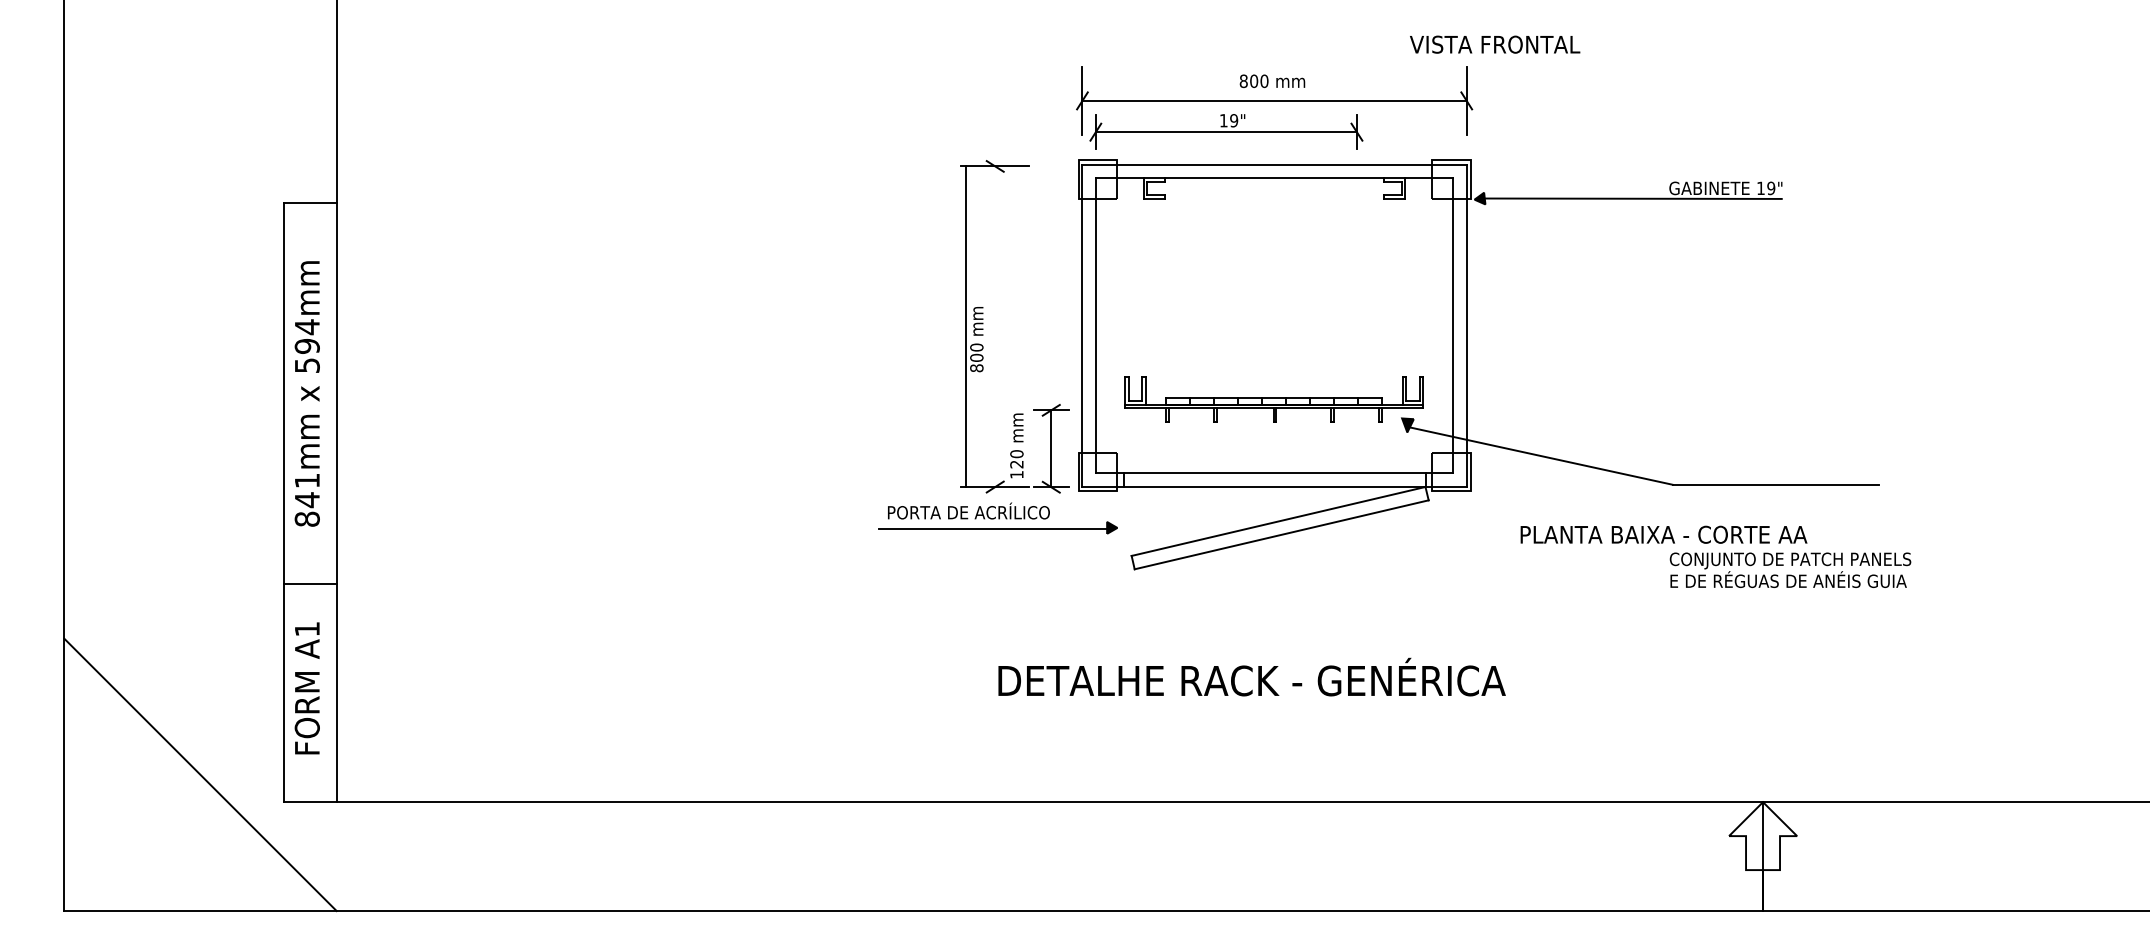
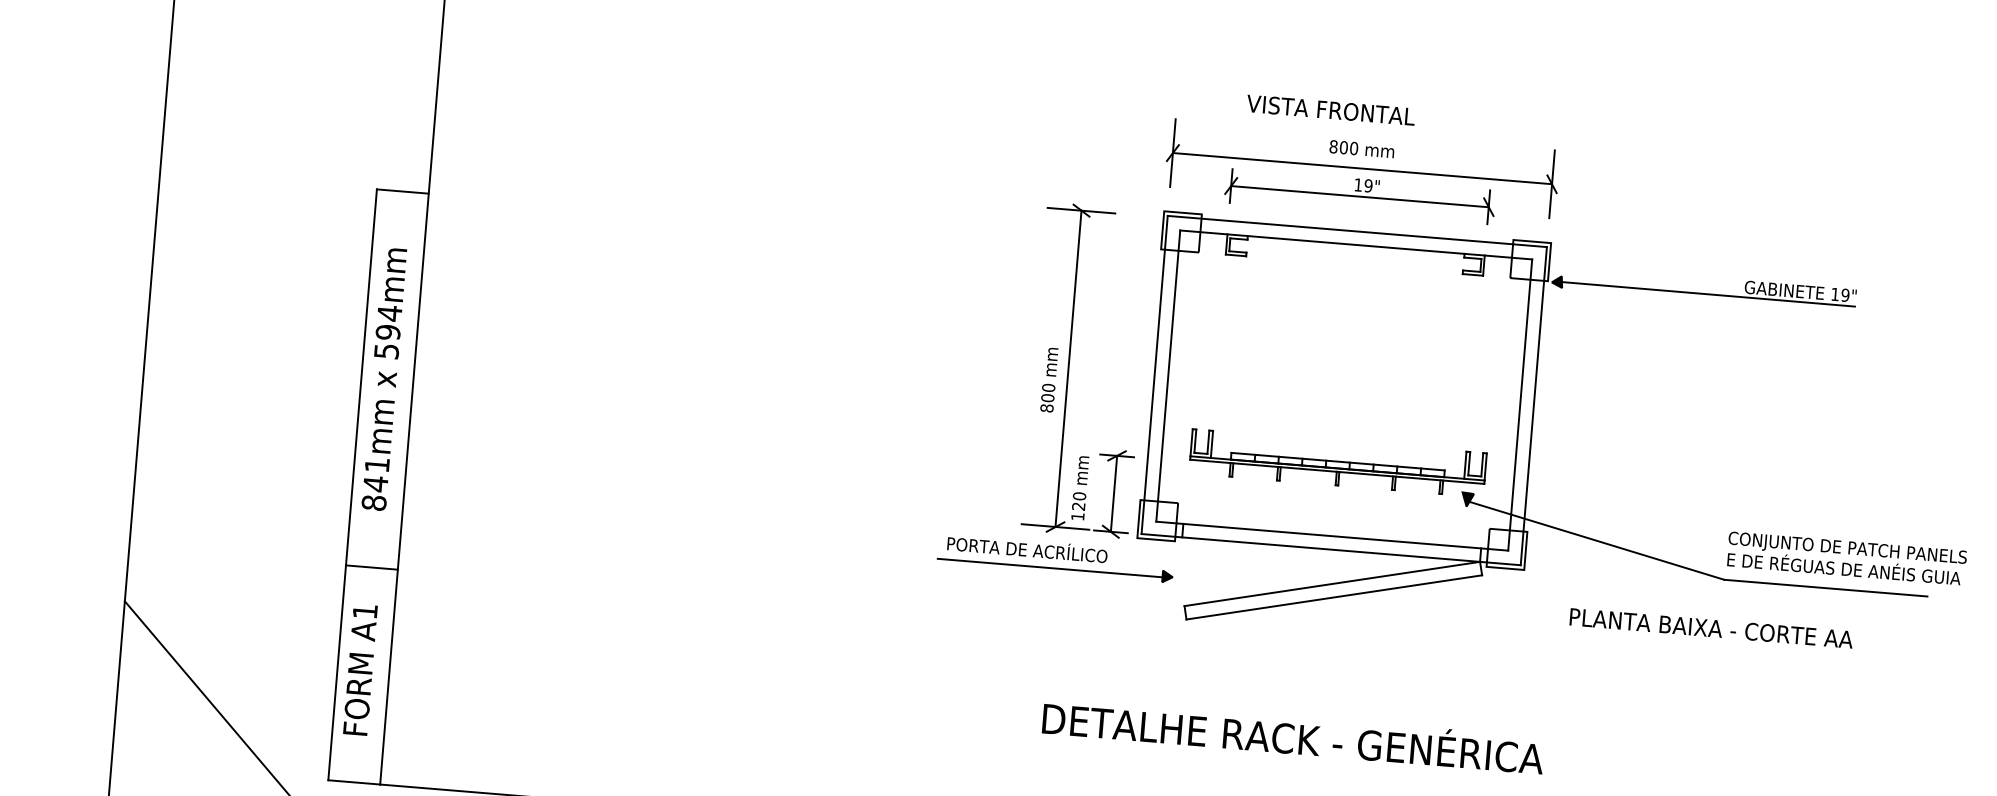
text: (1495, 44) -> (1331, 110), moved
part: (1226, 131) -> (1360, 195), moved
line: (966, 326) -> (1068, 368), moved
text: (1790, 569) -> (1846, 557), moved

